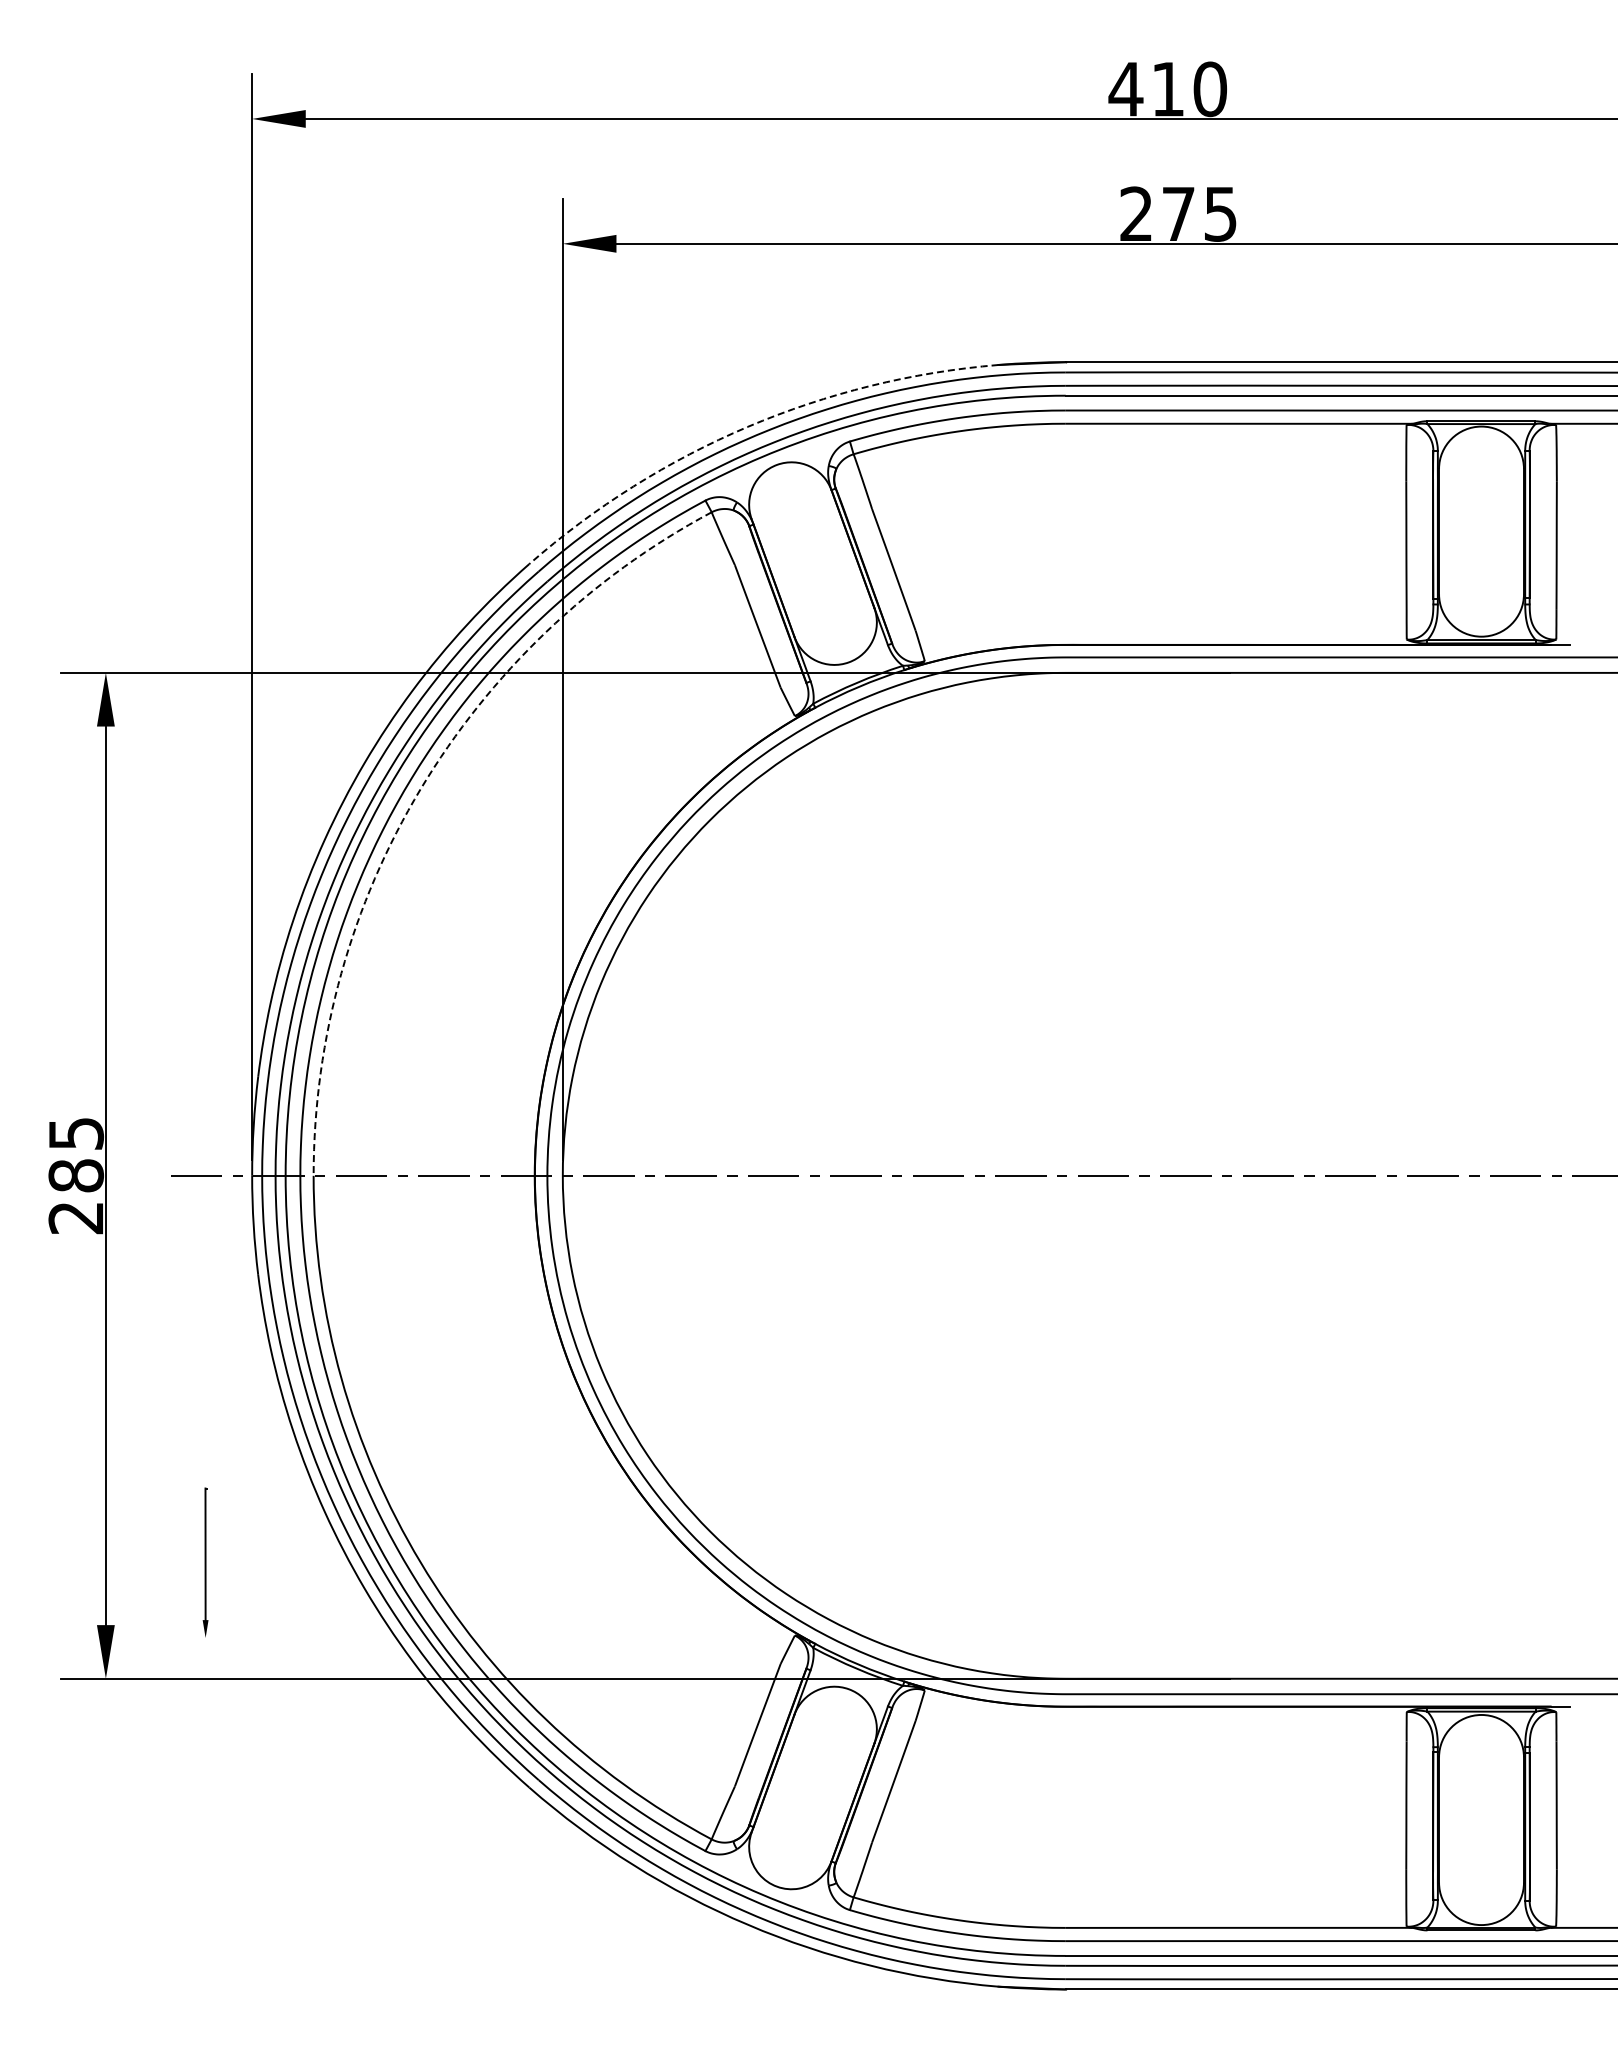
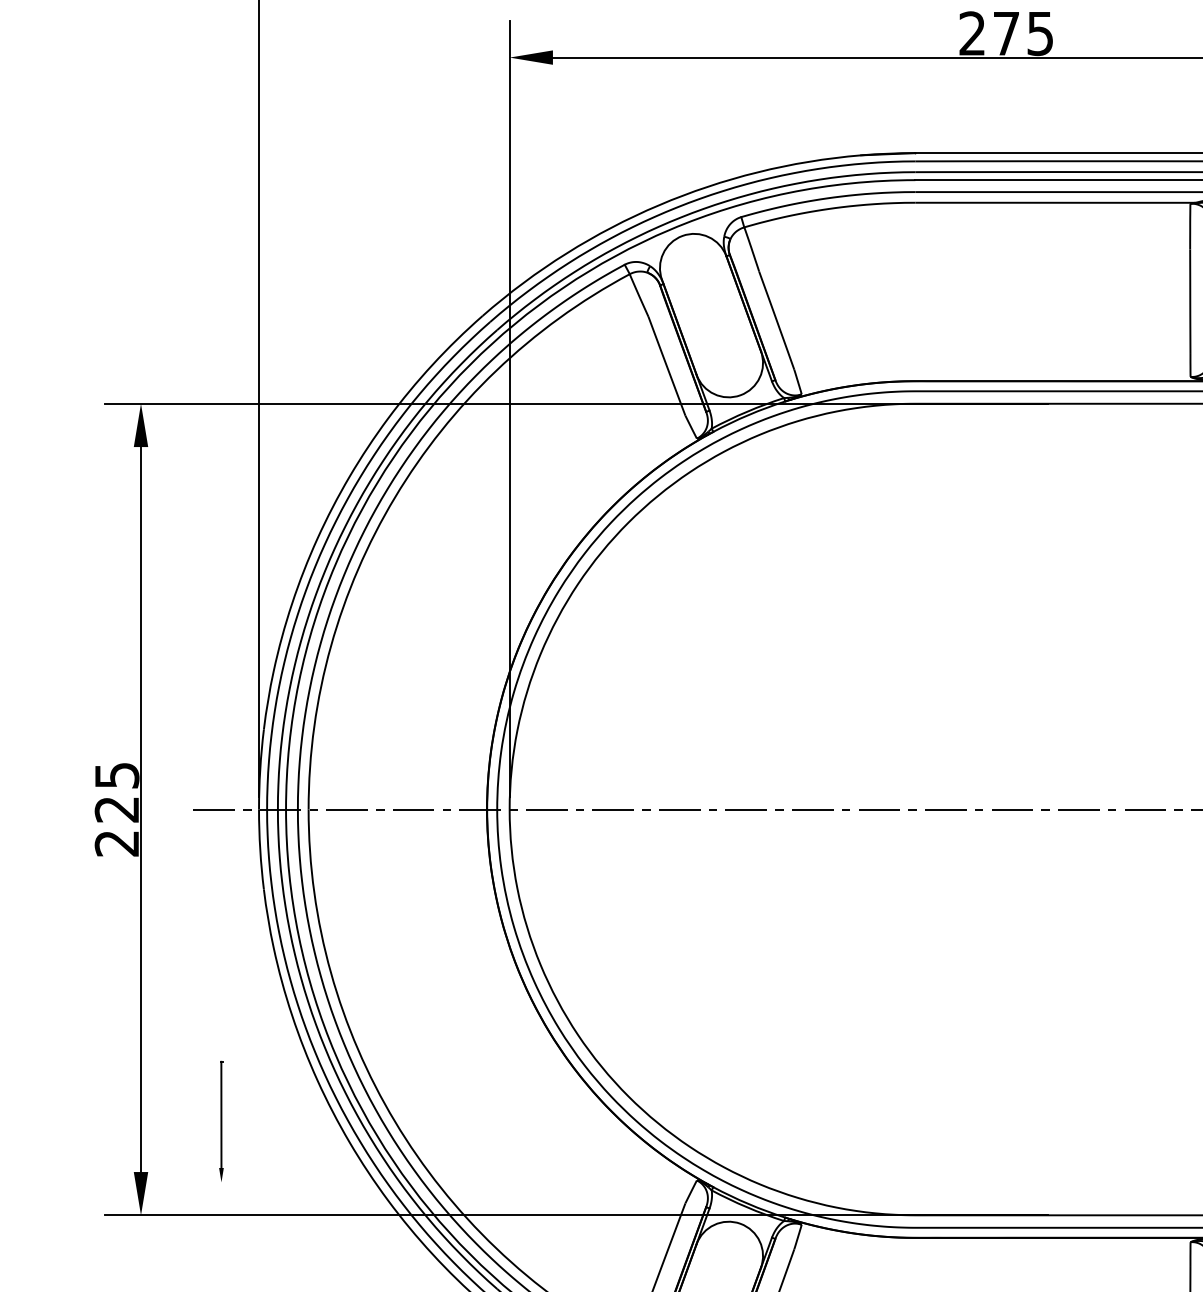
arc: (747, 426) -> (658, 204), dashed -> solid
arc: (420, 788) -> (394, 497), dashed -> solid
text: (76, 1175) -> (117, 809), 285 -> 225

